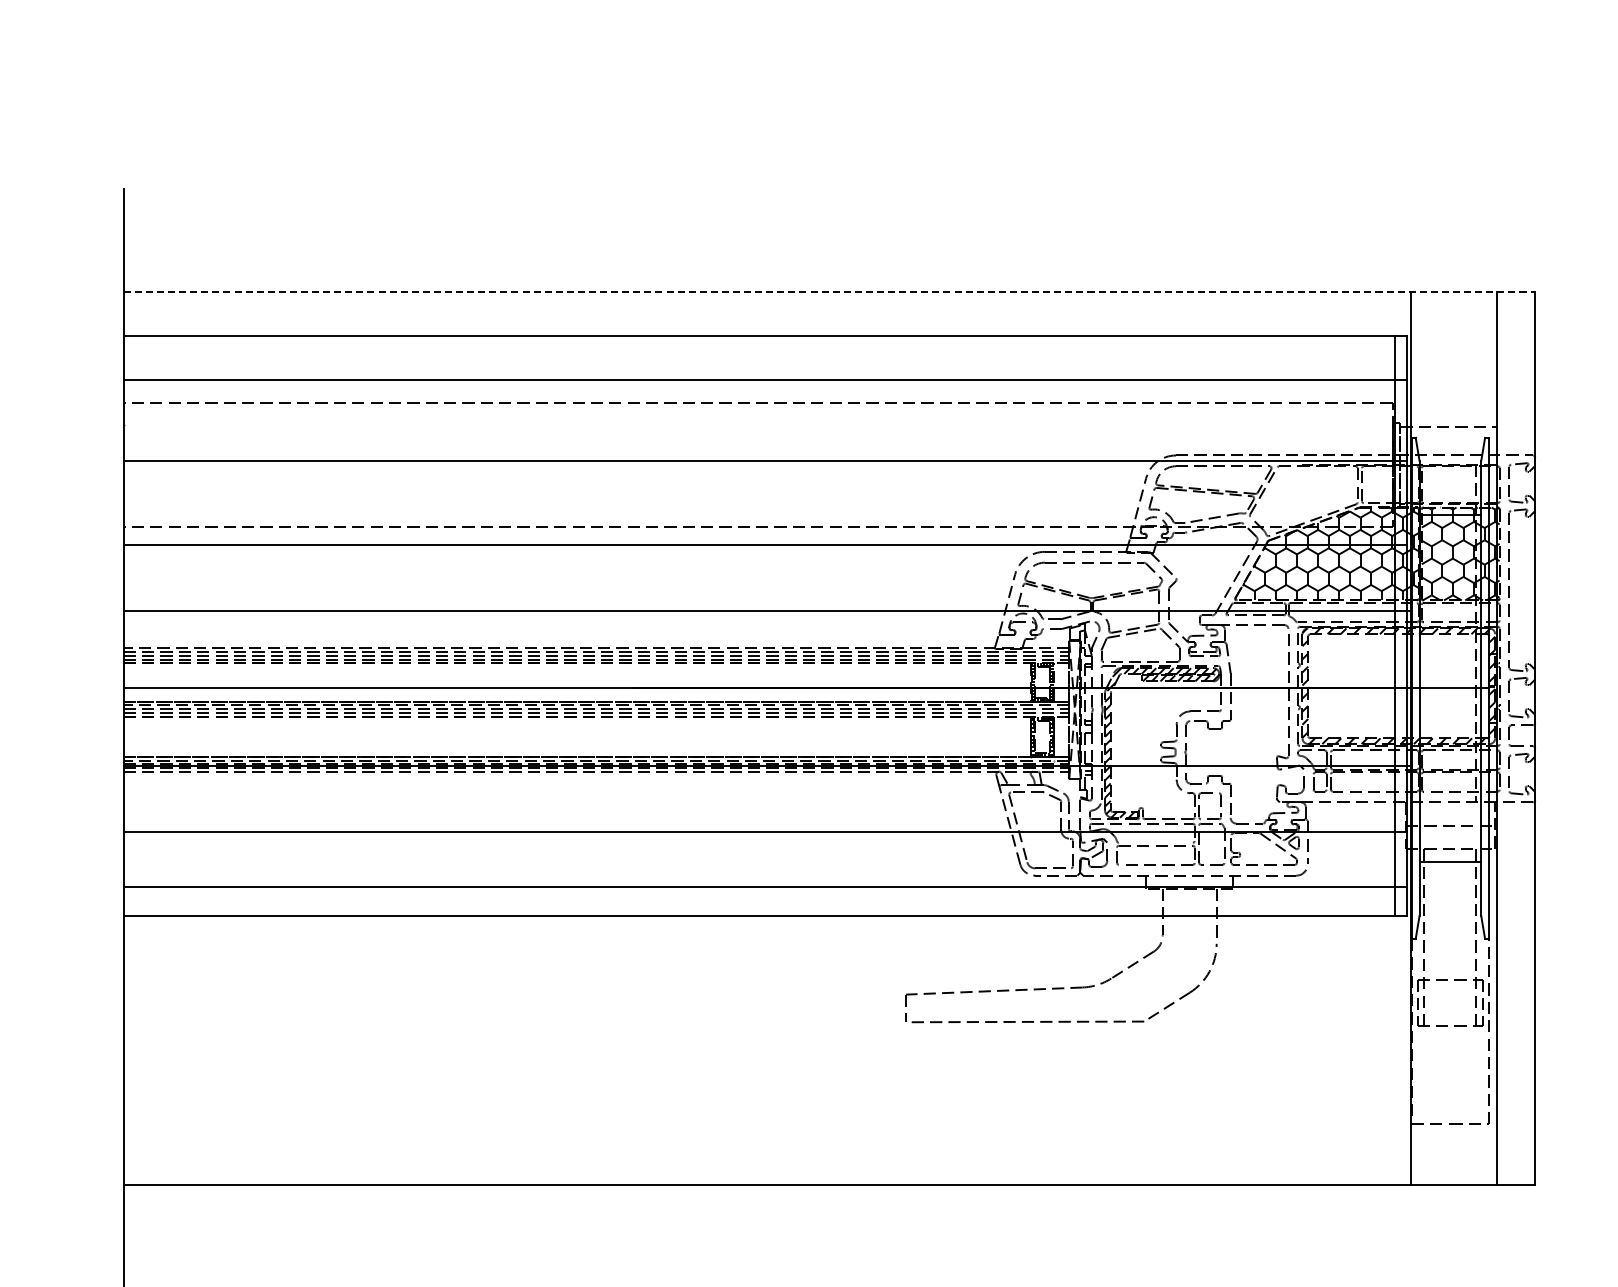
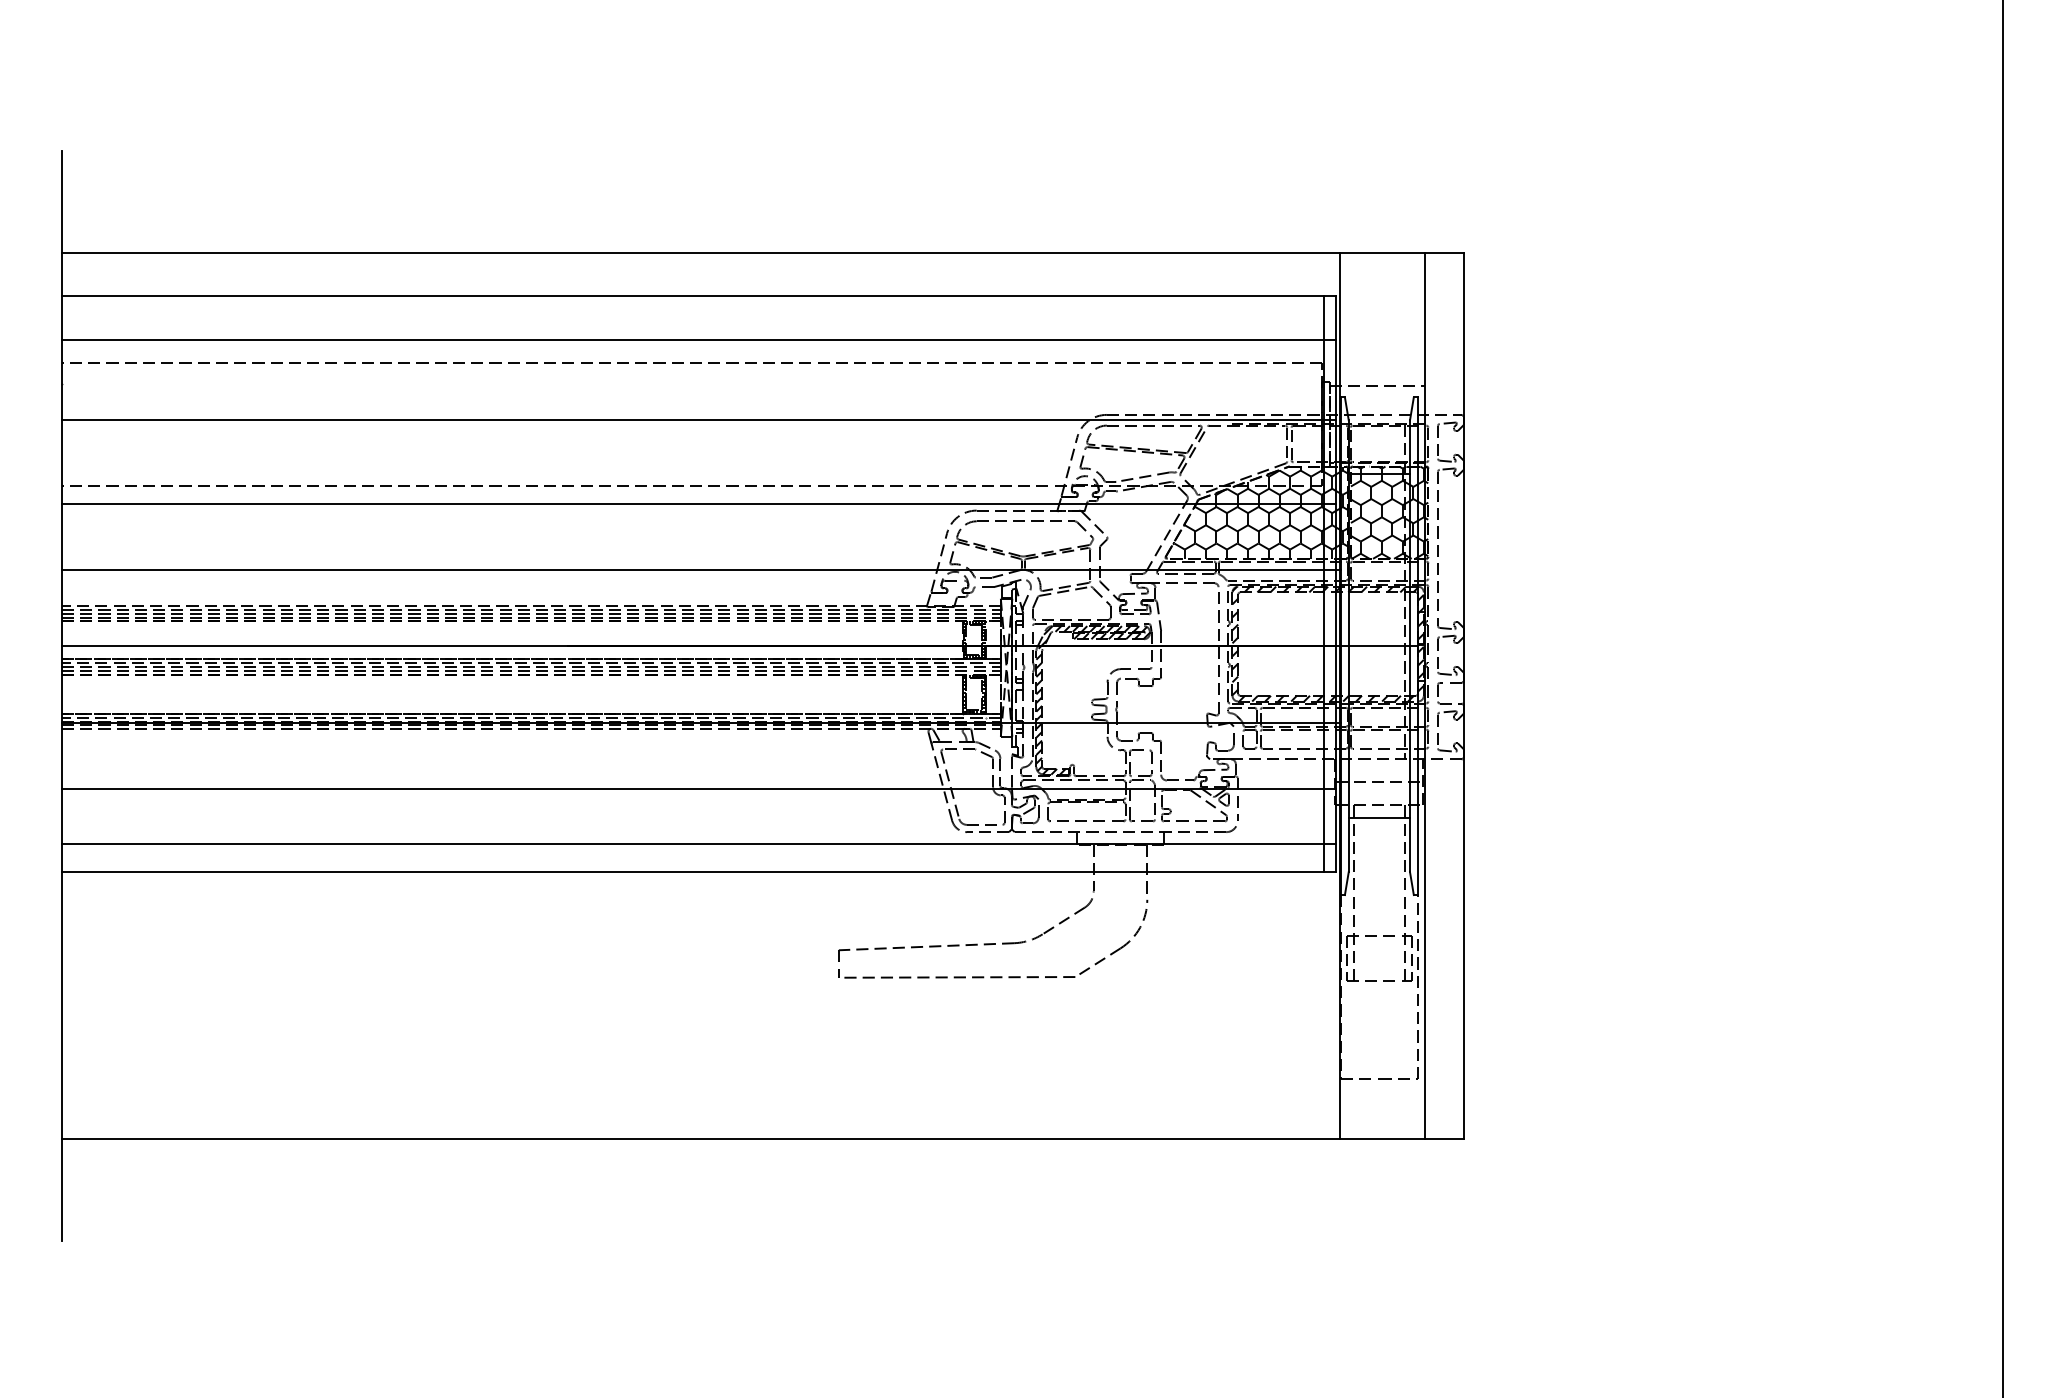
line: (829, 291) -> (762, 252), dashed -> solid
line: (1155, 842) -> (1086, 799), added

